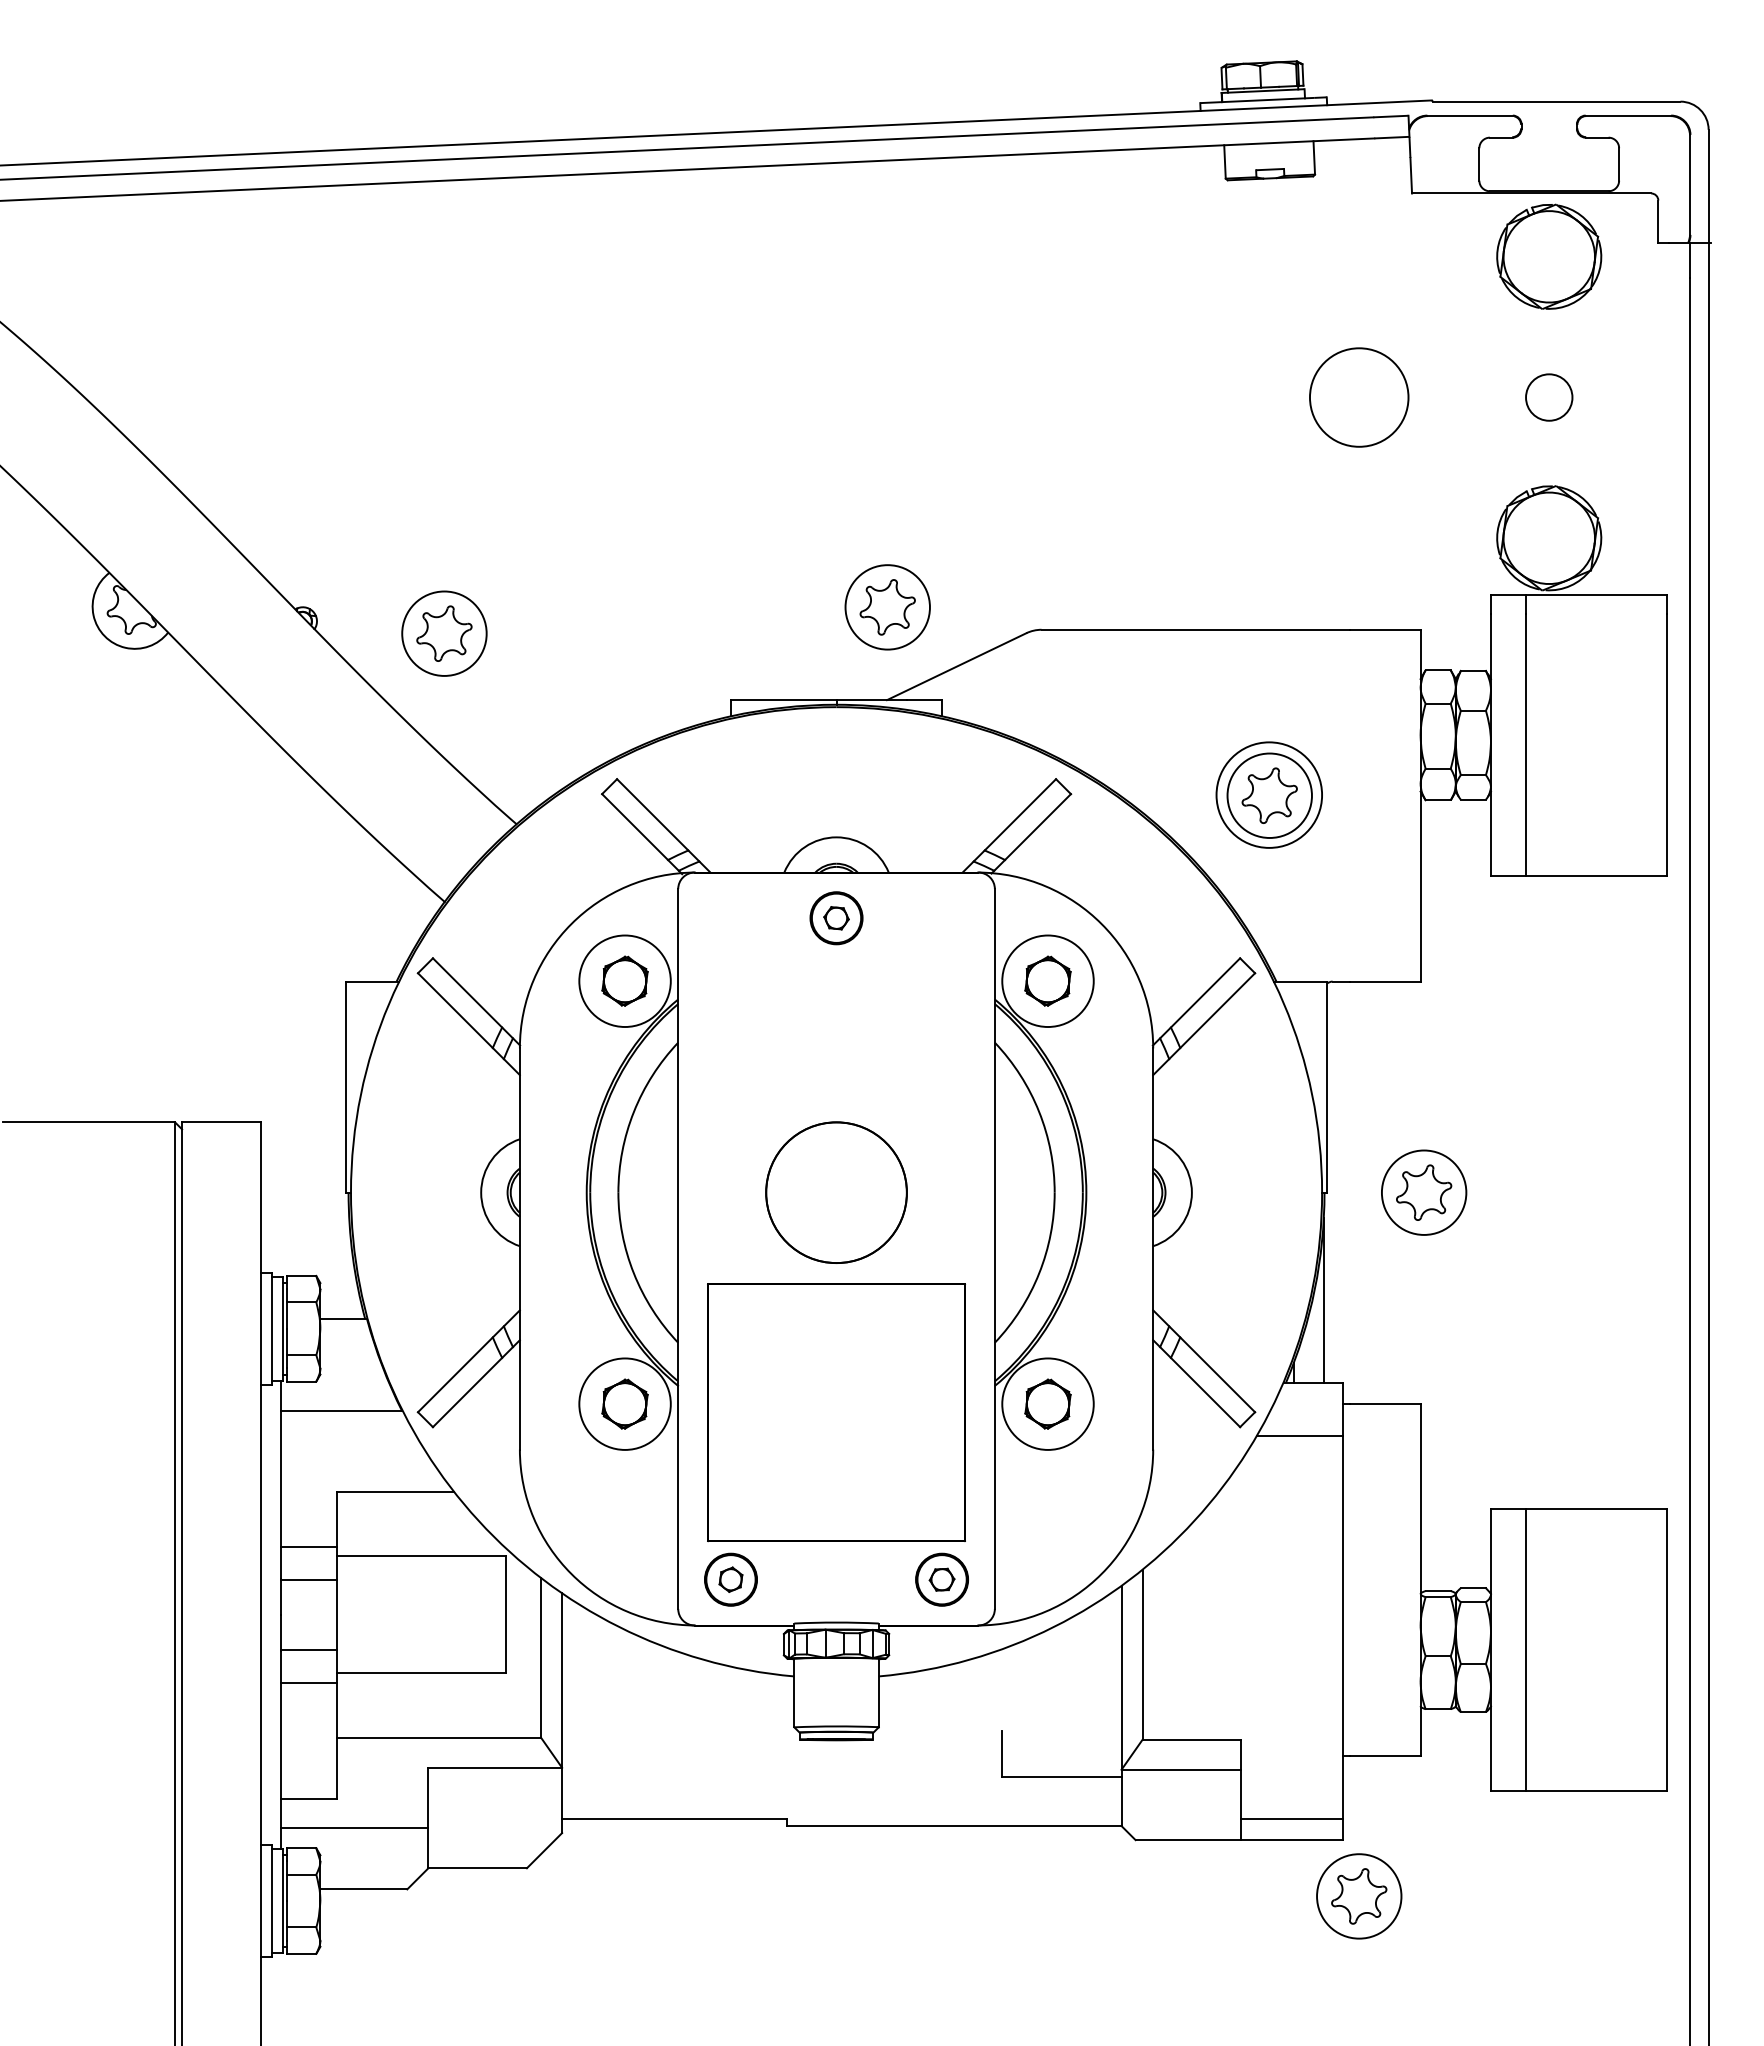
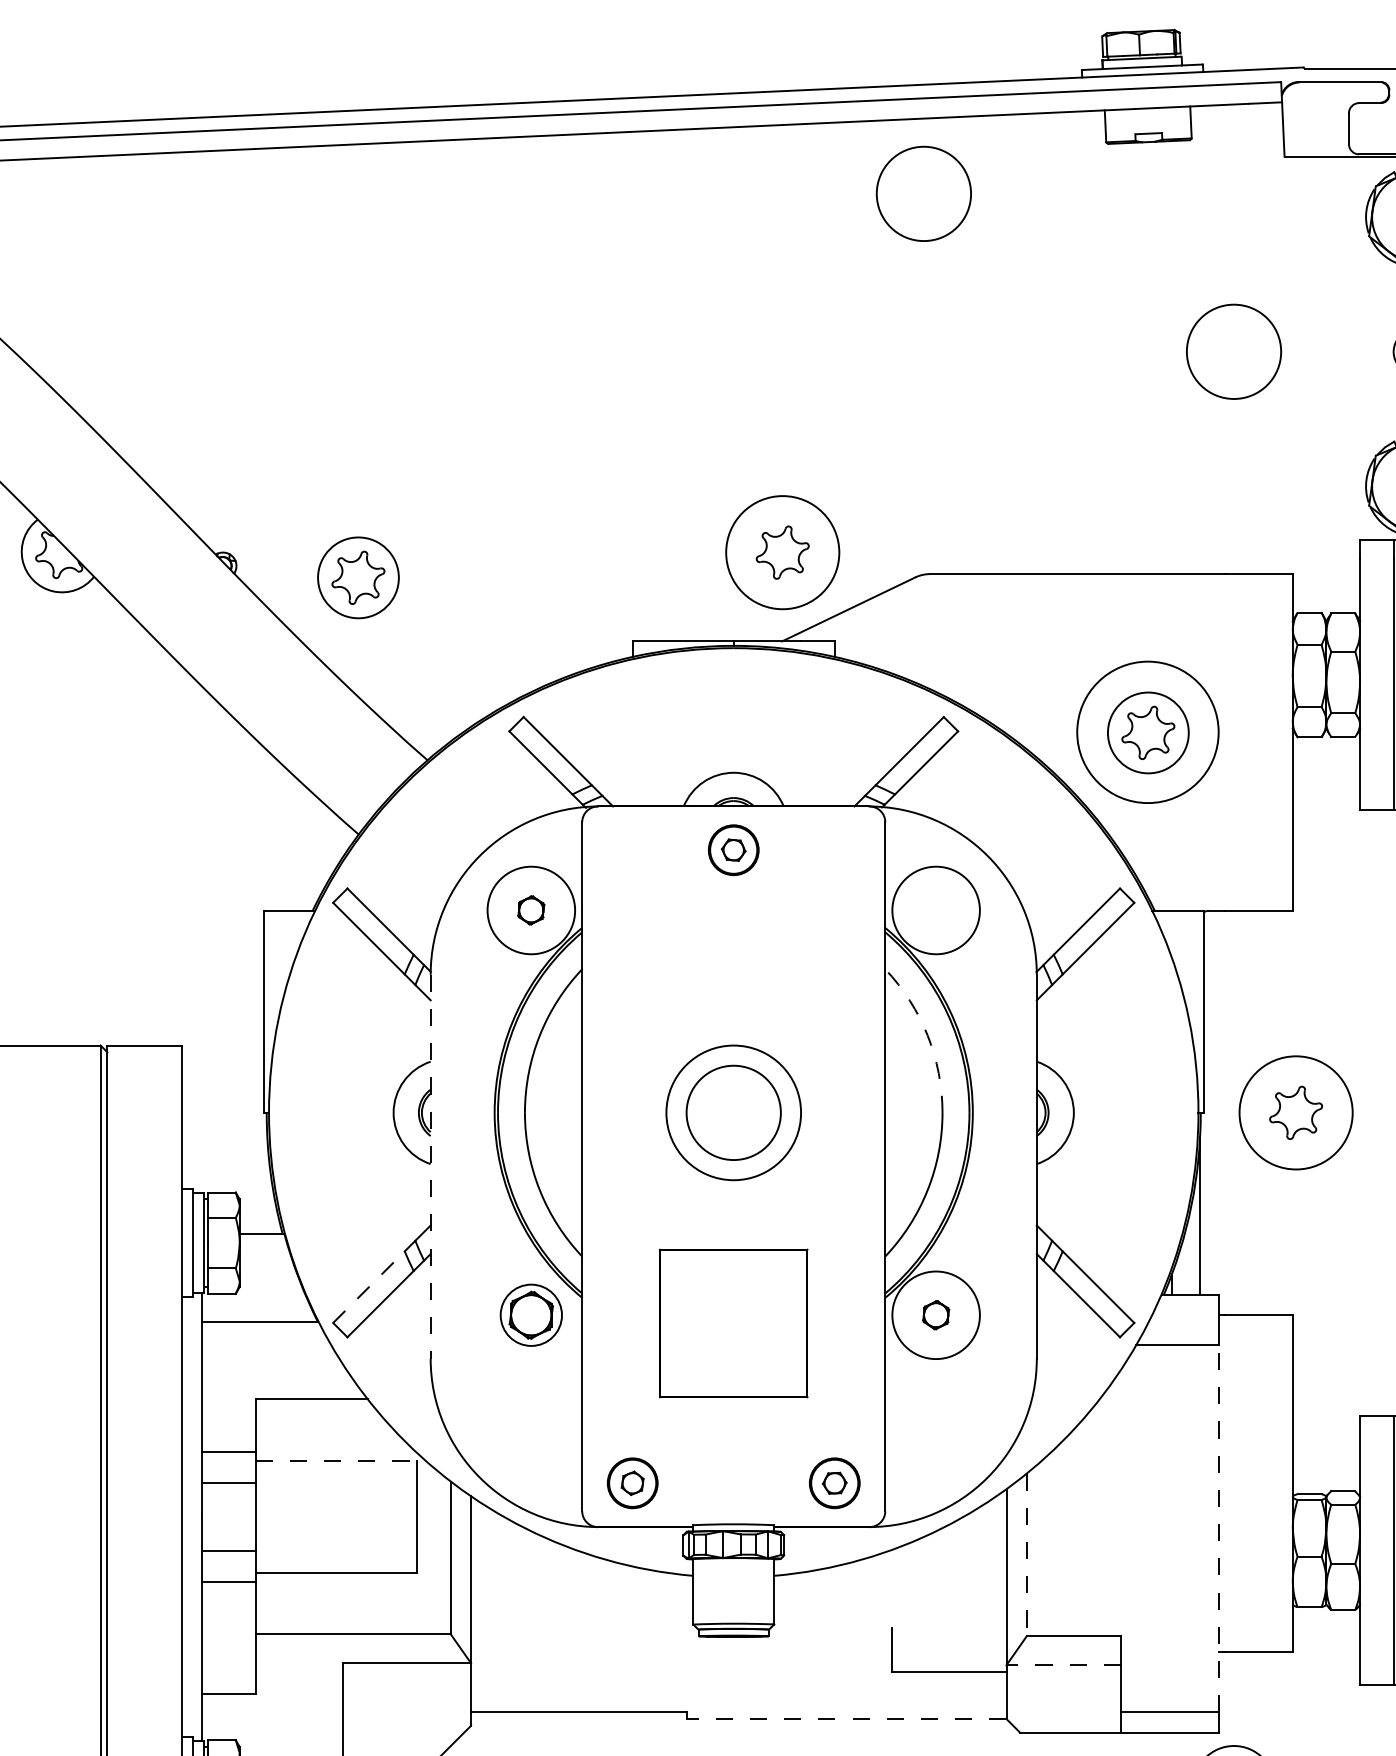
circle: (1035, 232) -> (924, 193), added
circle: (887, 607) -> (782, 552), size x1.4
circle: (1269, 794) -> (1148, 731), size x1.4
part: (624, 980) -> (530, 909), size x0.6
part: (1047, 980) -> (935, 909), removed
arc: (1039, 1111) -> (927, 1035), solid -> dashed
circle: (836, 1192) -> (733, 1112), size x0.7
circle: (1423, 1192) -> (1295, 1112), size x1.4
line: (519, 1249) -> (430, 1167), solid -> dashed
line: (455, 1374) -> (369, 1286), solid -> dashed
circle: (624, 1403) -> (530, 1314), size x0.7
part: (1047, 1403) -> (935, 1314), size x0.6
part: (836, 1412) -> (733, 1323), size x0.6
line: (421, 1556) -> (336, 1461), solid -> dashed
line: (1343, 1627) -> (1218, 1529), solid -> dashed
line: (1142, 1654) -> (1026, 1554), solid -> dashed
line: (1181, 1769) -> (1063, 1664), solid -> dashed
line: (953, 1826) -> (845, 1719), solid -> dashed
line: (354, 1828) -> (272, 1721), removed

